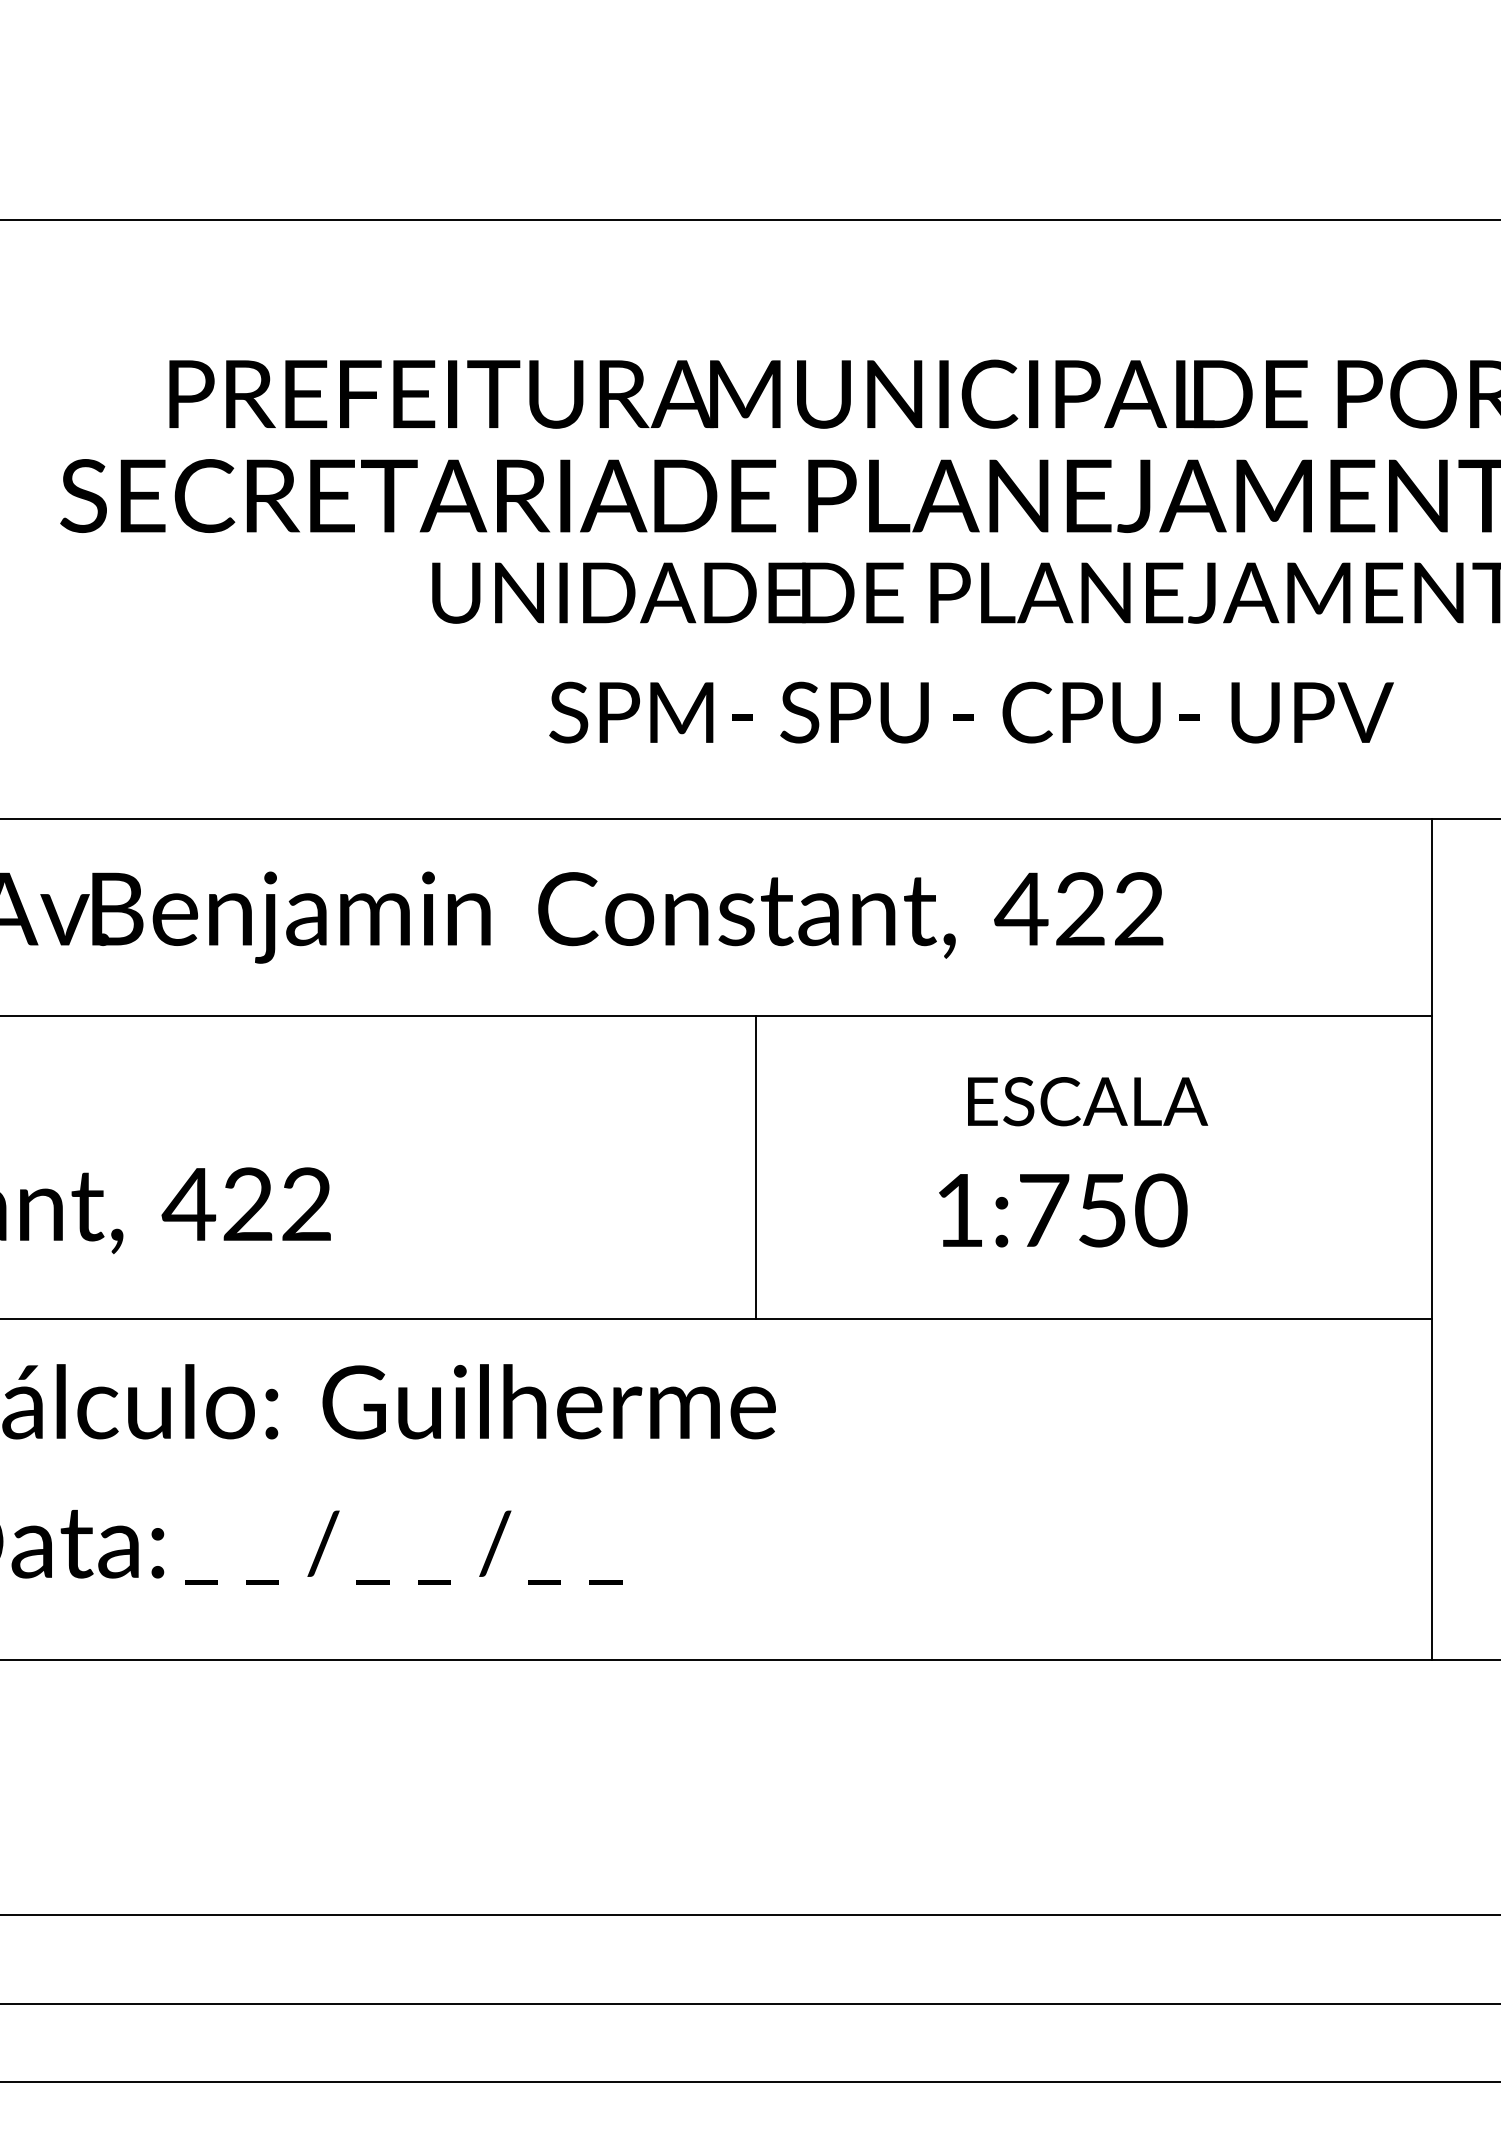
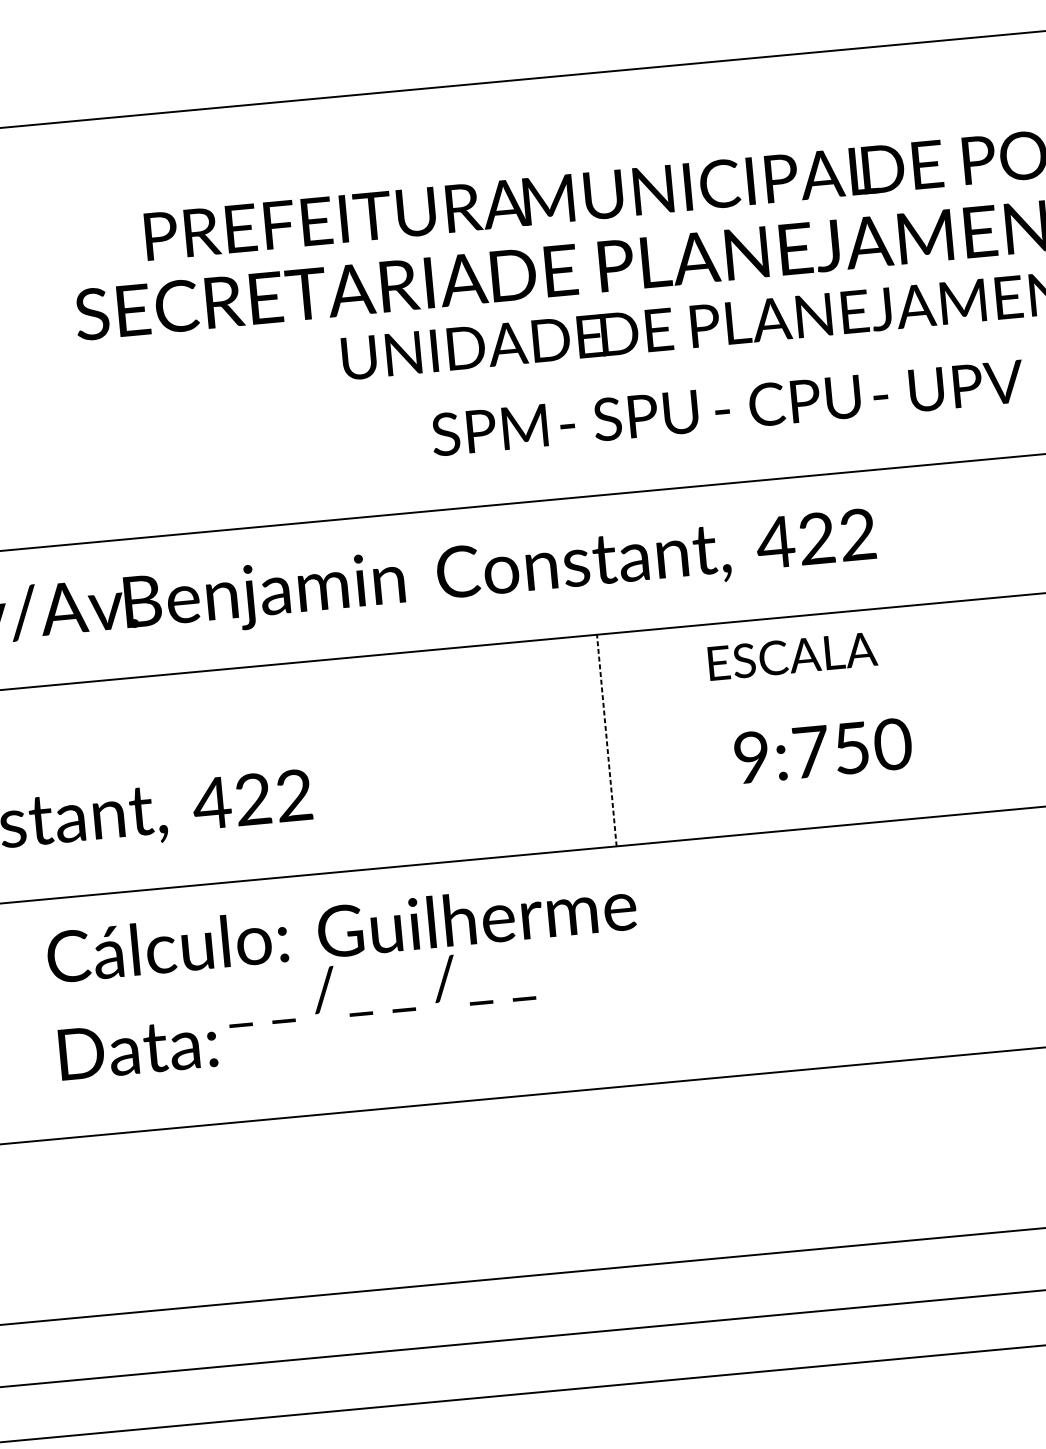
text: (1088, 1101) -> (793, 656), moved
line: (756, 1167) -> (606, 740), solid -> dashed
text: (958, 1209) -> (750, 756), 1:750 -> 9:750
text: (403, 1547) -> (380, 987), moved

